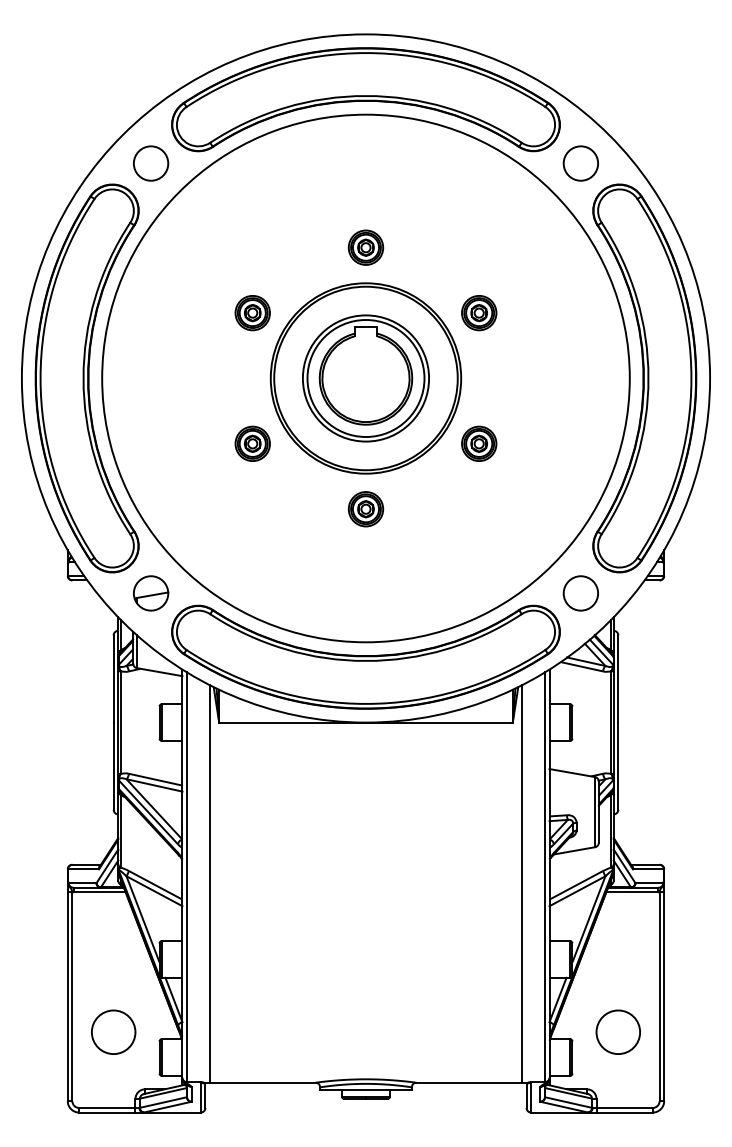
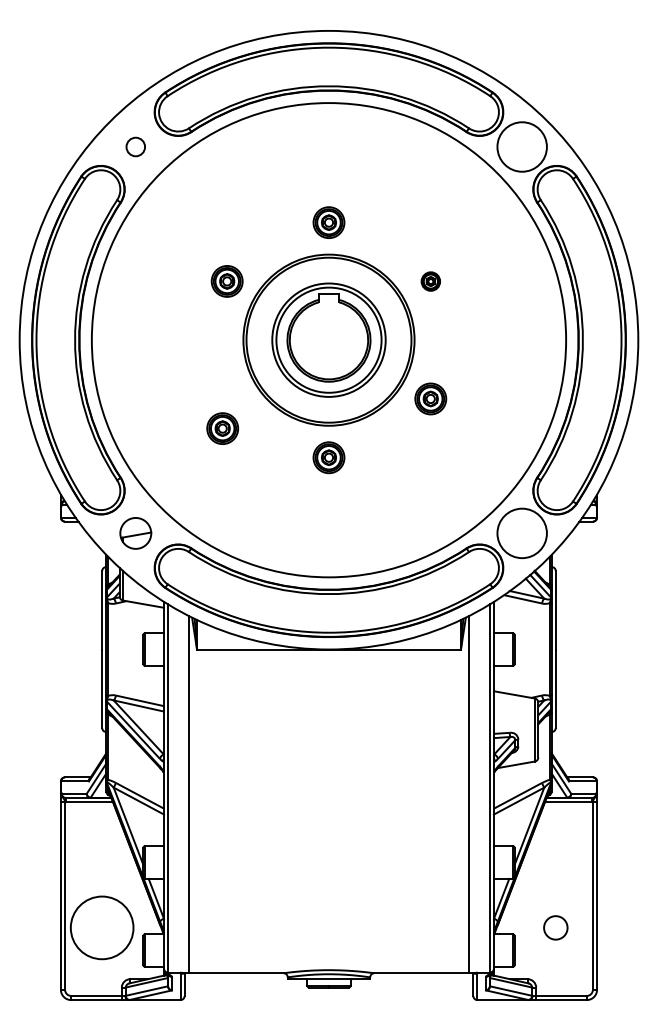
circle: (150, 163) -> (135, 146), size x0.6
circle: (580, 163) -> (521, 146), size x1.6
part: (479, 313) -> (431, 281), size x0.6
part: (252, 443) -> (222, 428), moved
circle: (580, 593) -> (521, 533), size x1.6
circle: (113, 1032) -> (102, 928), size x1.6
circle: (618, 1032) -> (555, 928), size x0.6

